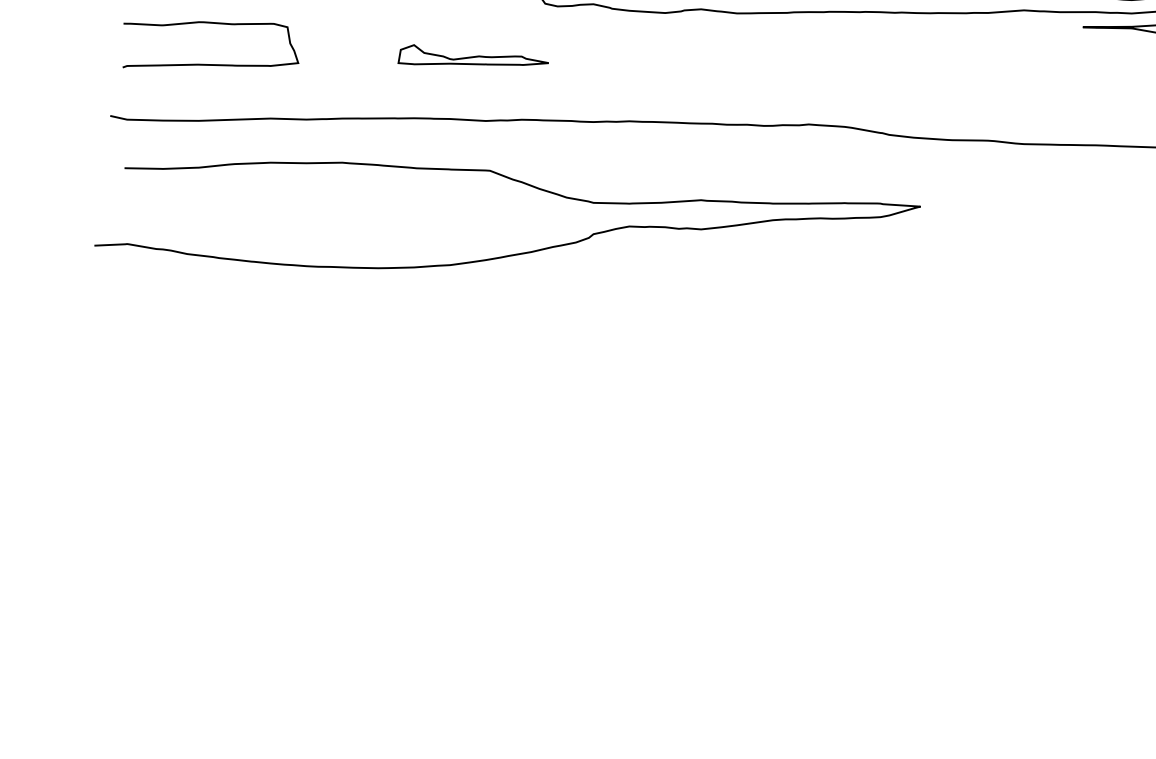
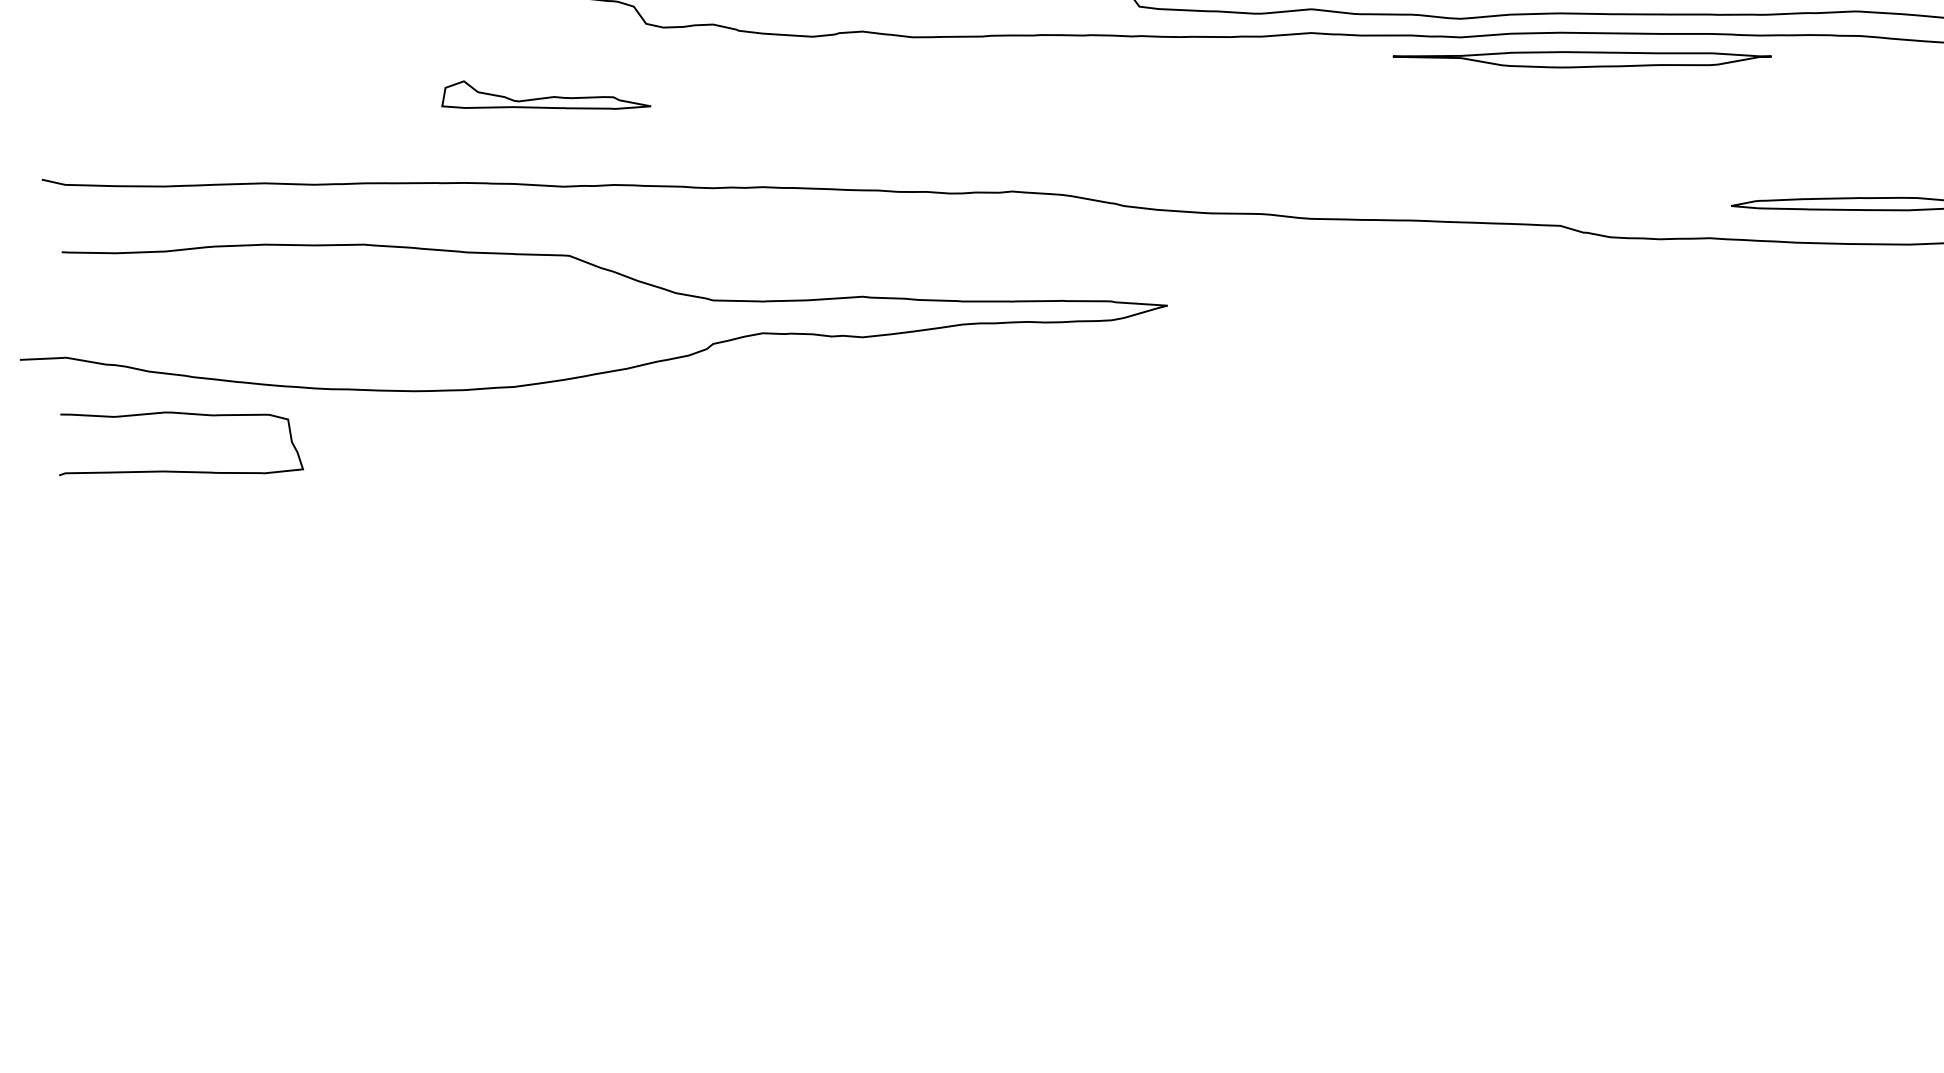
curve: (207, 63) -> (177, 470), moved

